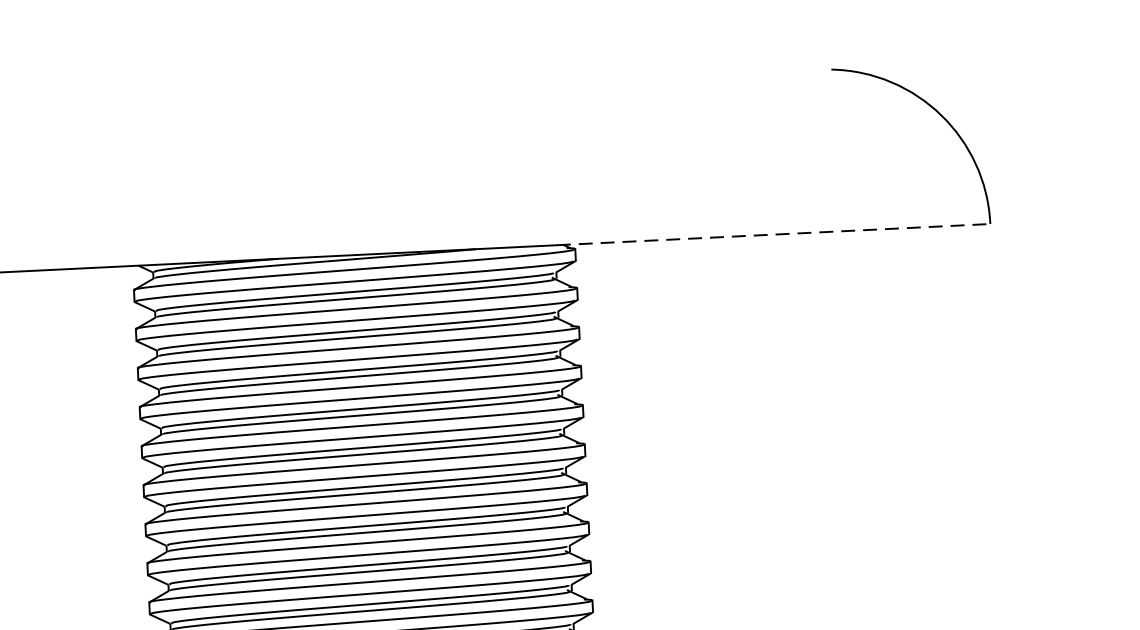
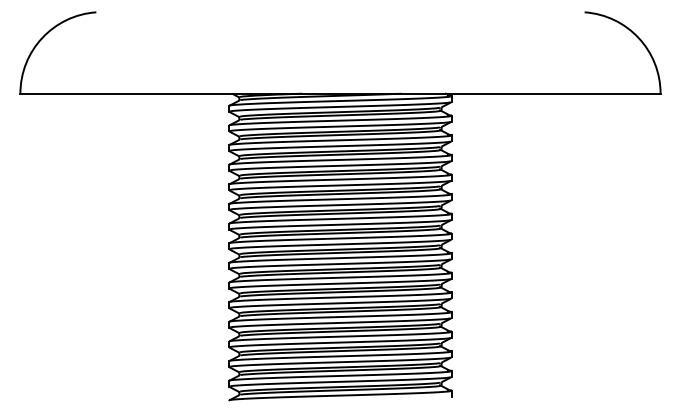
line: (773, 234) -> (551, 93), dashed -> solid

